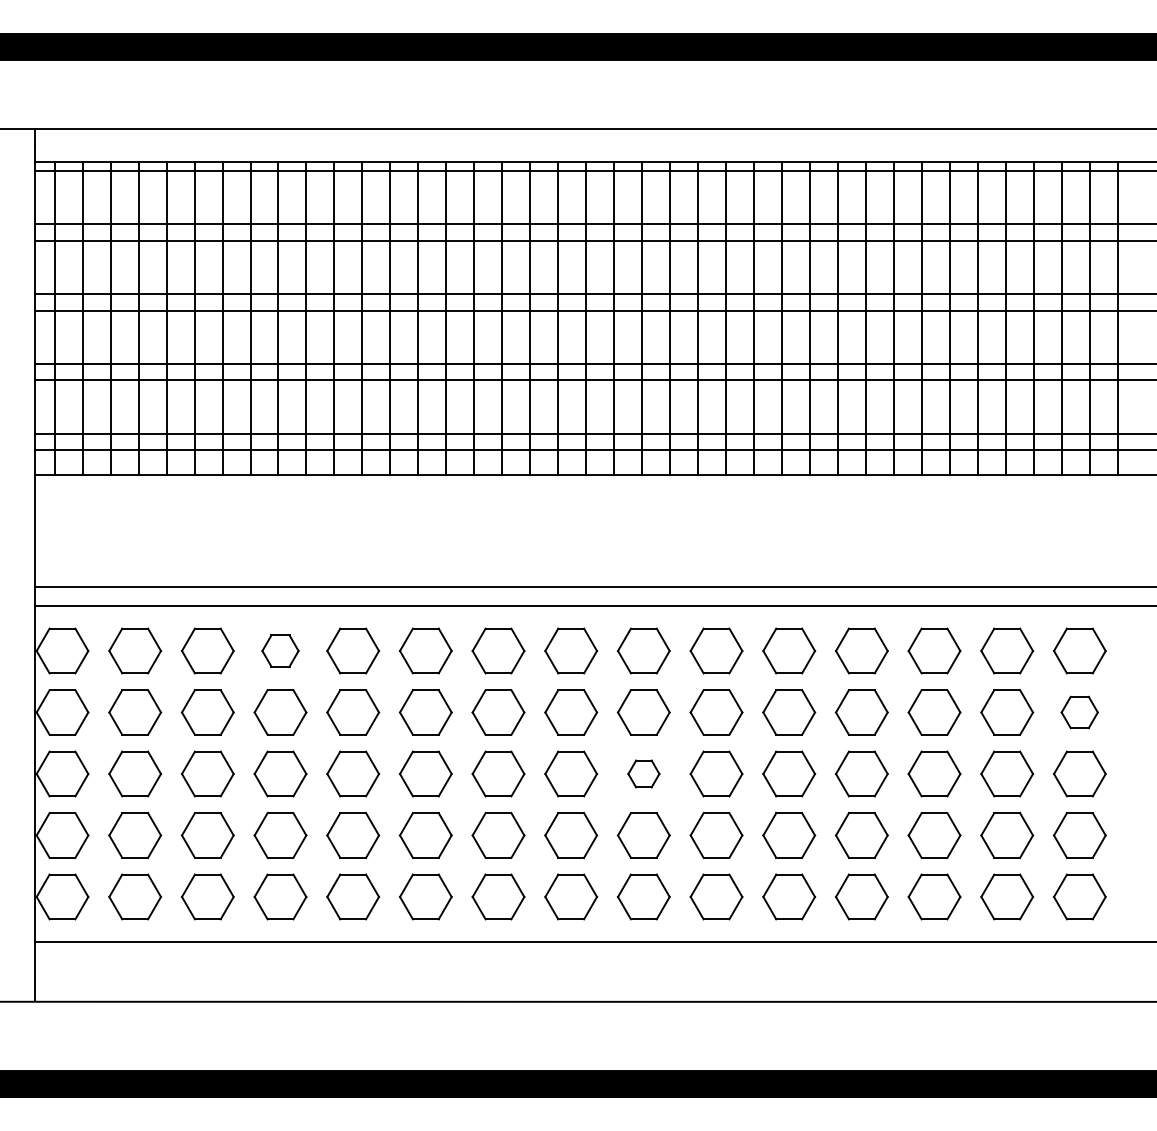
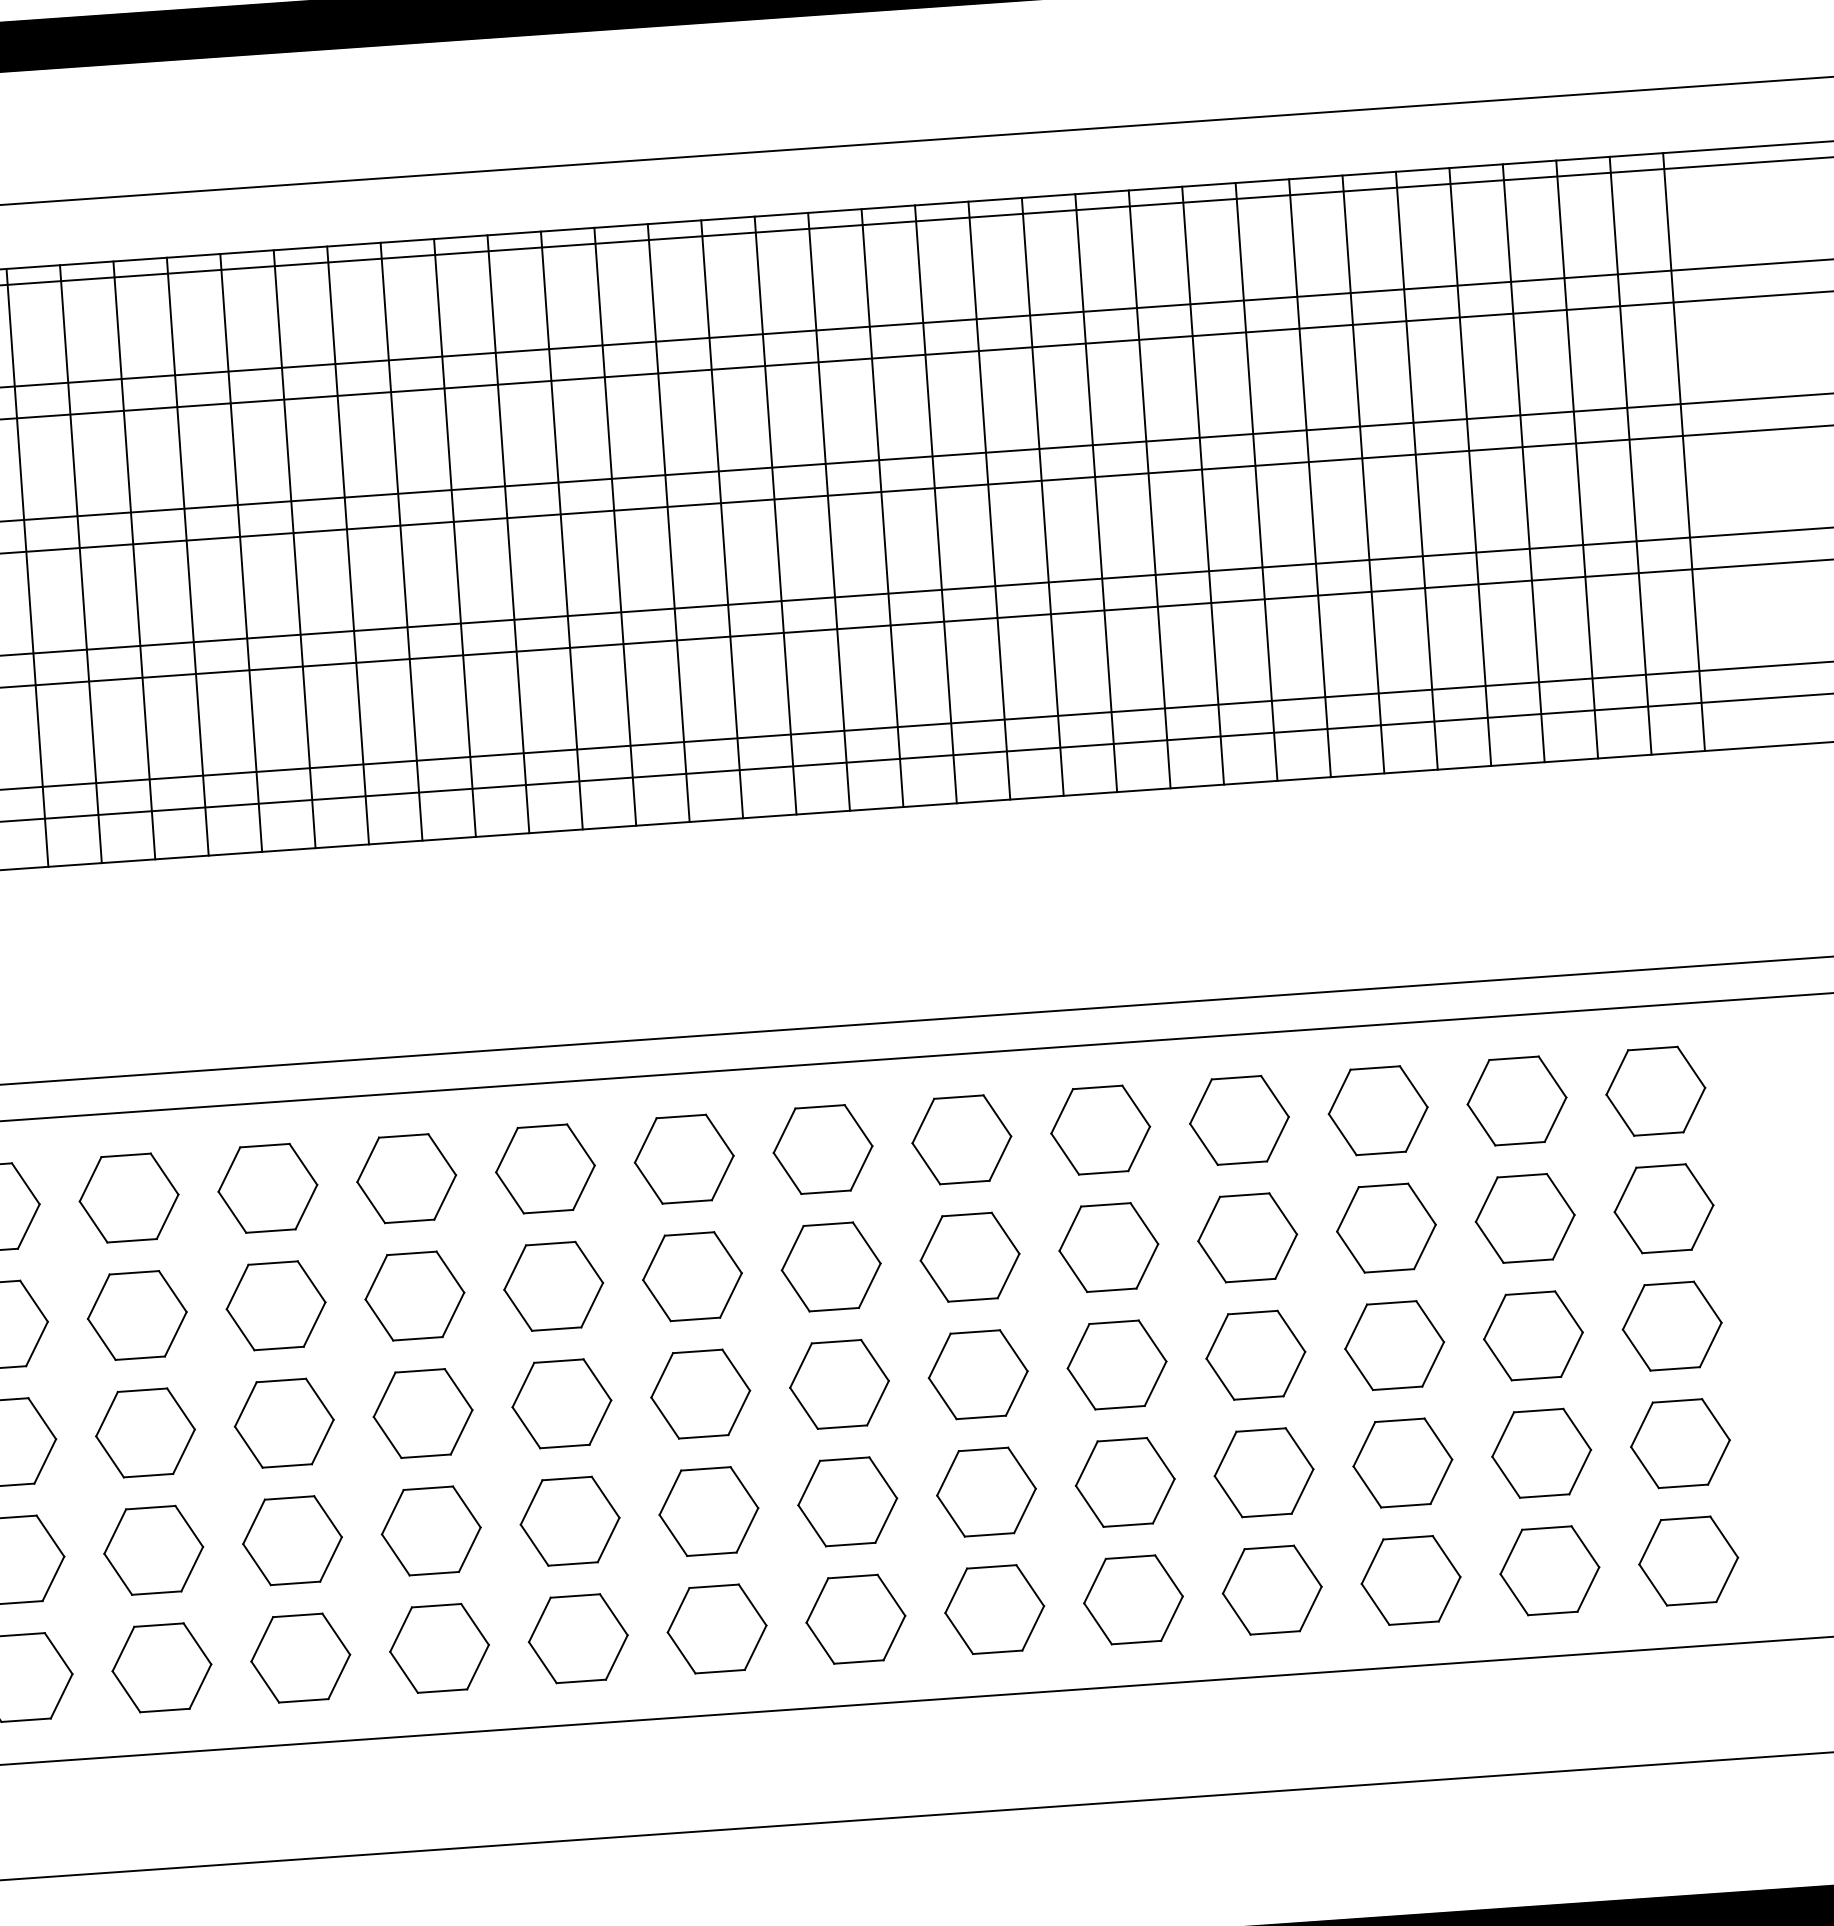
part: (280, 650) -> (129, 1197), size x1.43
part: (1079, 712) -> (1663, 1208), size x1.43
part: (643, 773) -> (838, 1383), size x1.67

